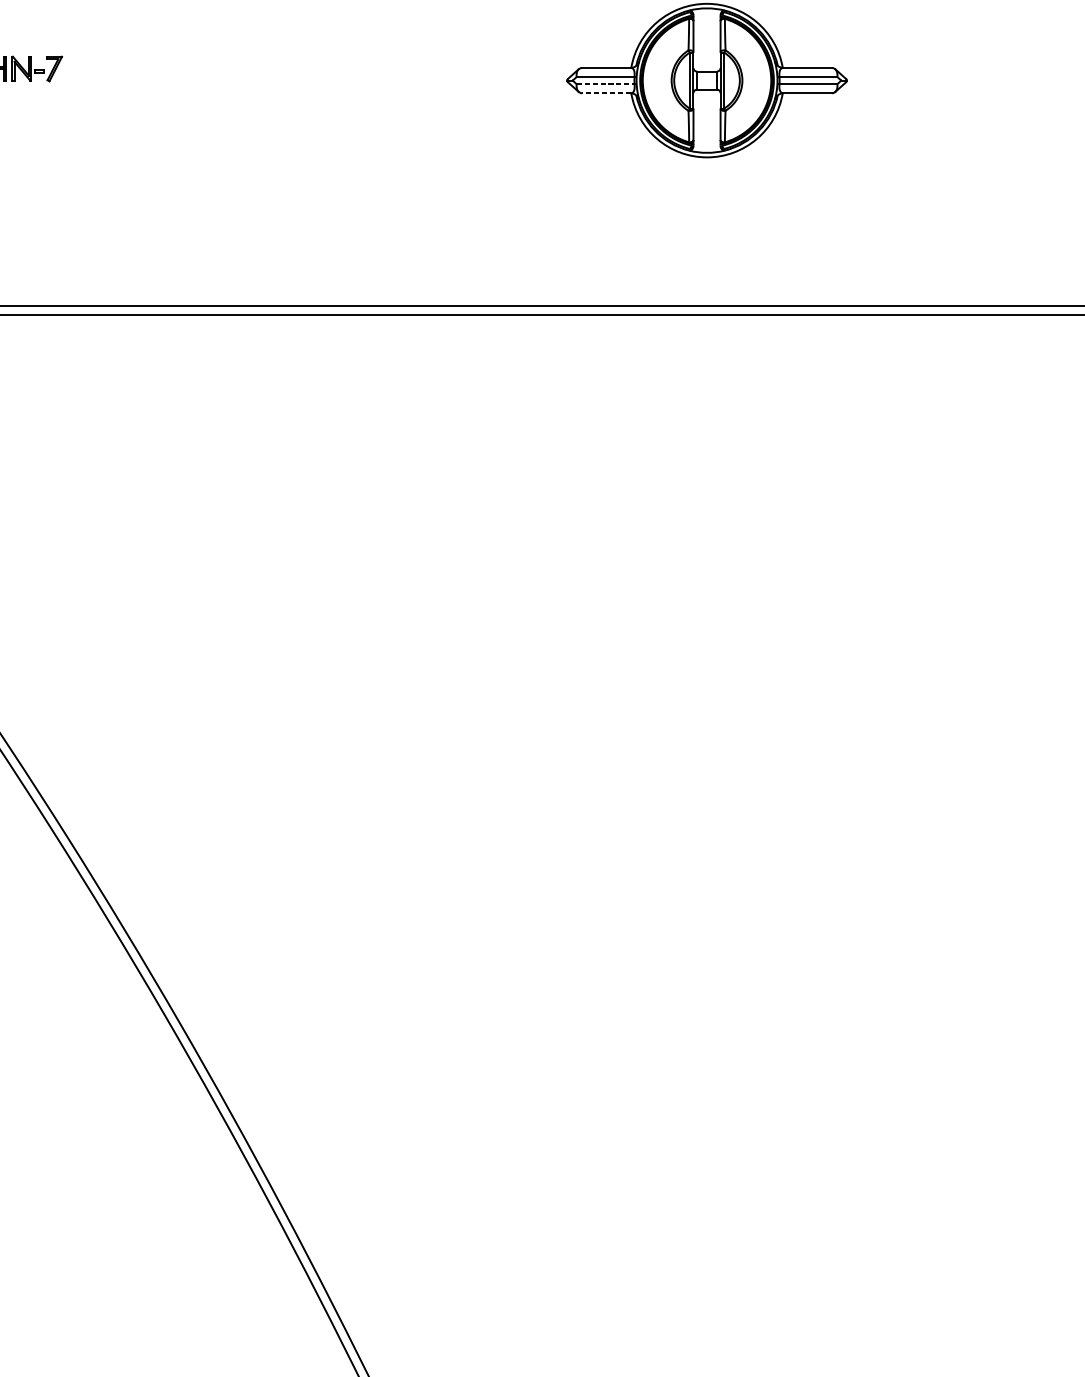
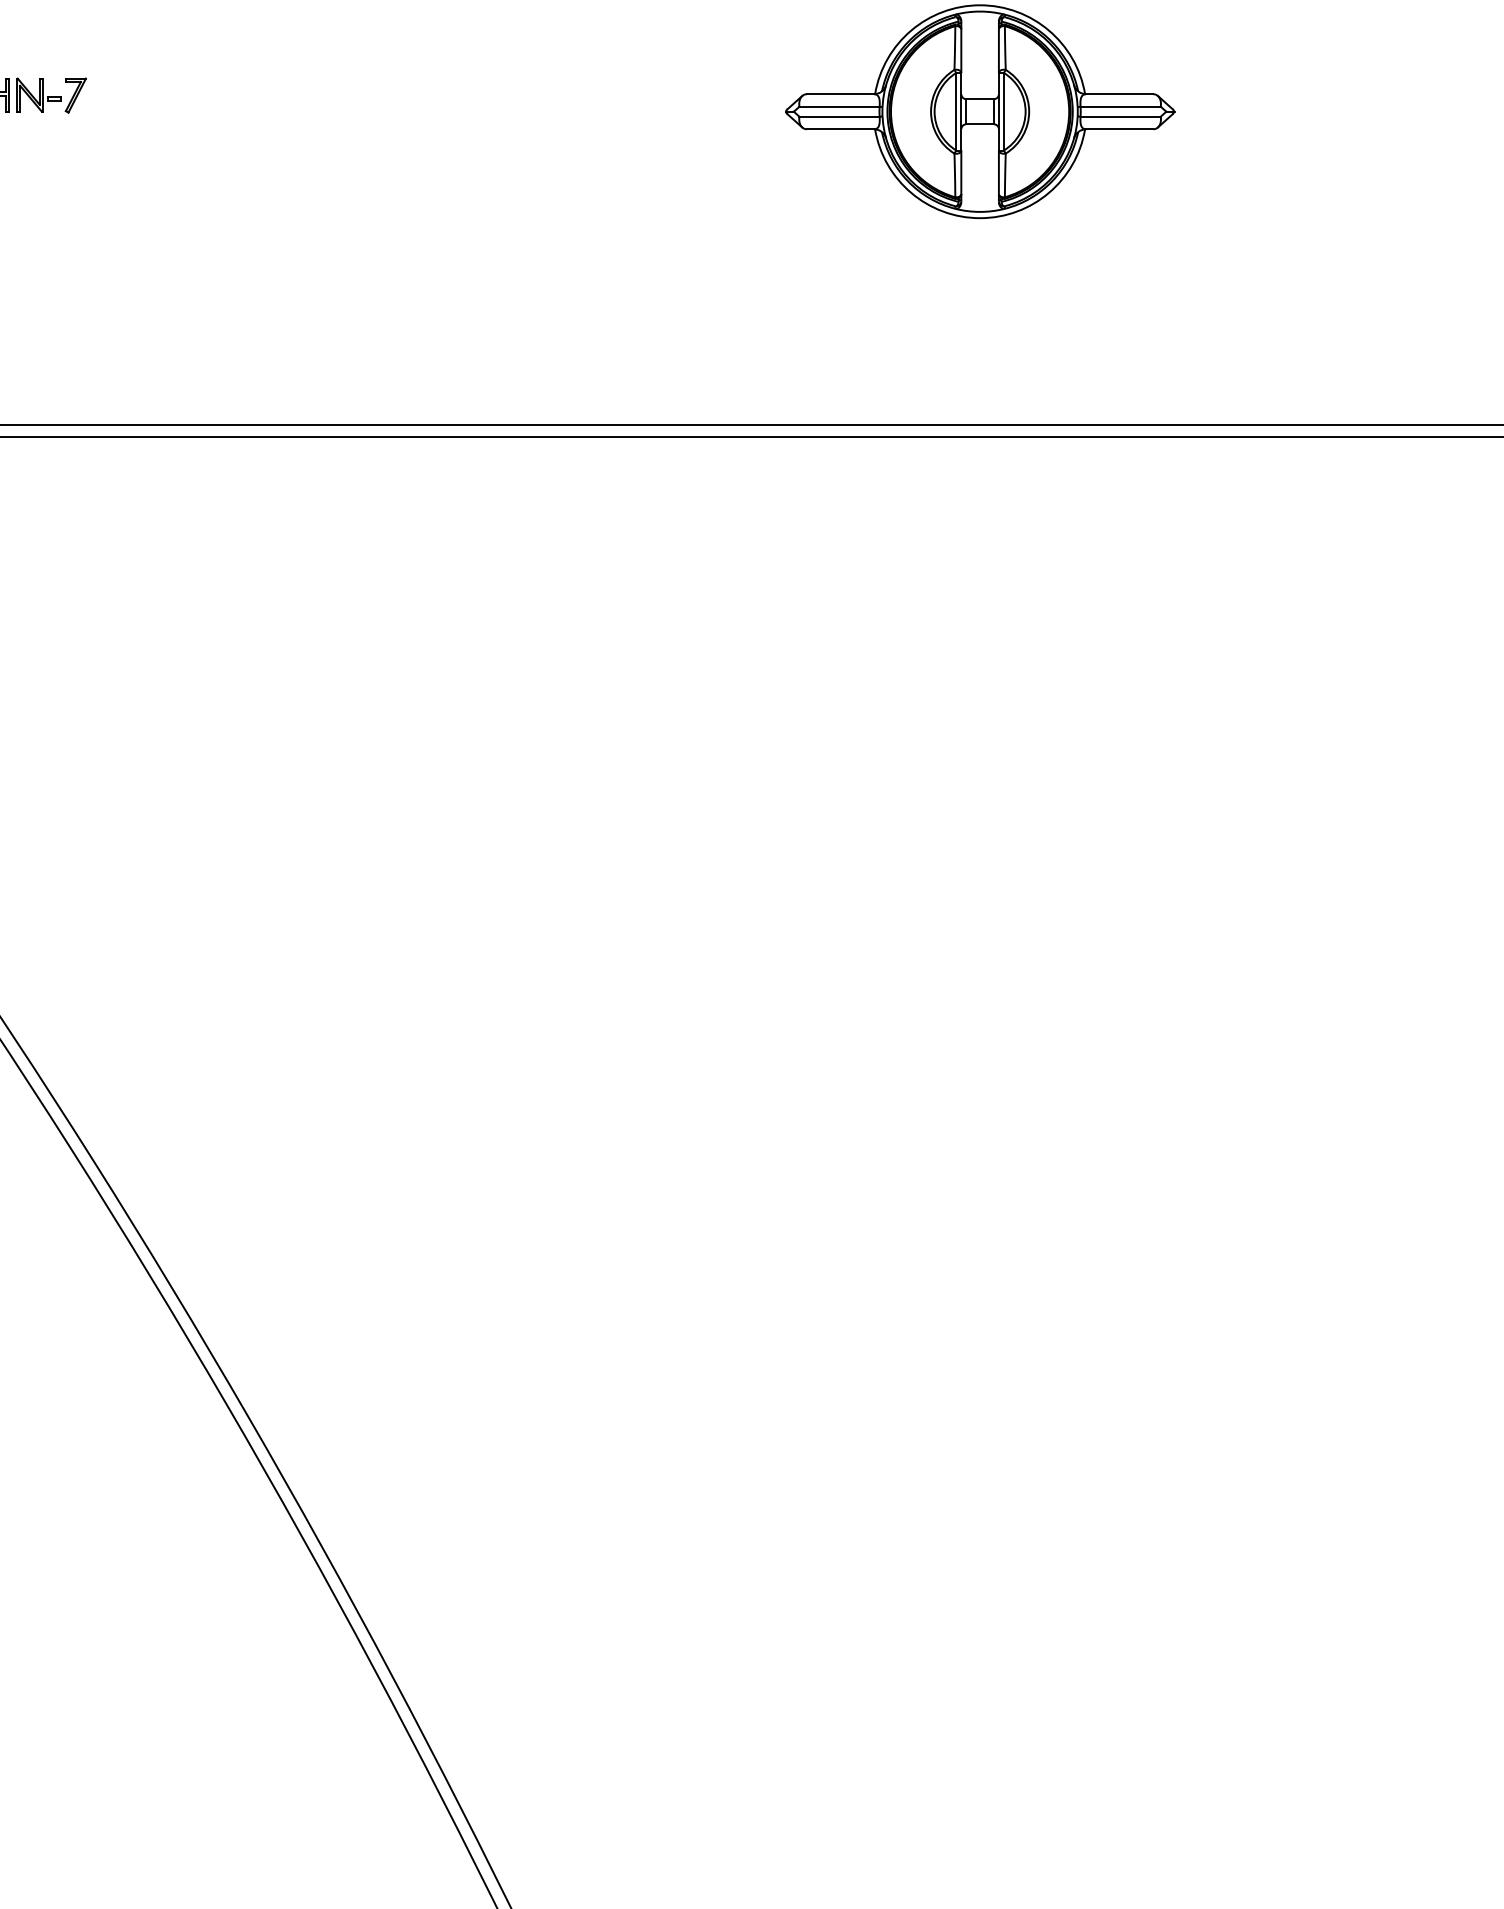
line: (606, 84) -> (840, 116), dashed -> solid
line: (606, 93) -> (840, 129), dashed -> solid

